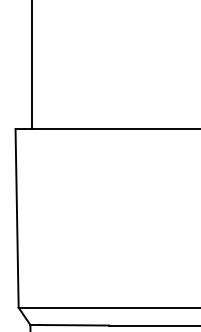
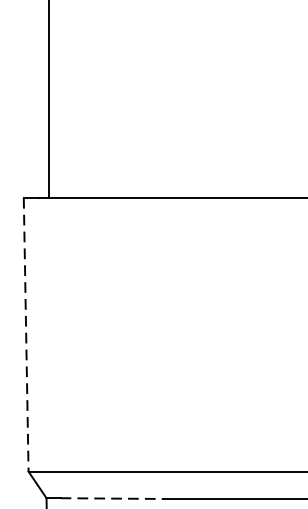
line: (17, 218) -> (26, 334), solid -> dashed
line: (74, 325) -> (114, 498), solid -> dashed

